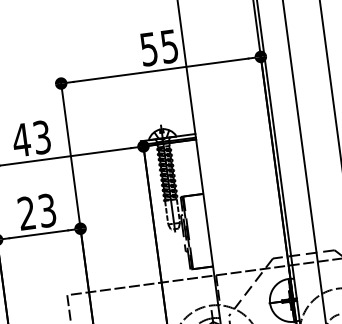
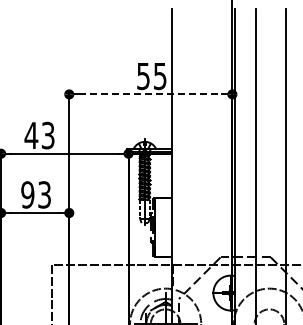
line: (161, 70) -> (151, 94), solid -> dashed
text: (26, 212) -> (27, 194), 23 -> 93

